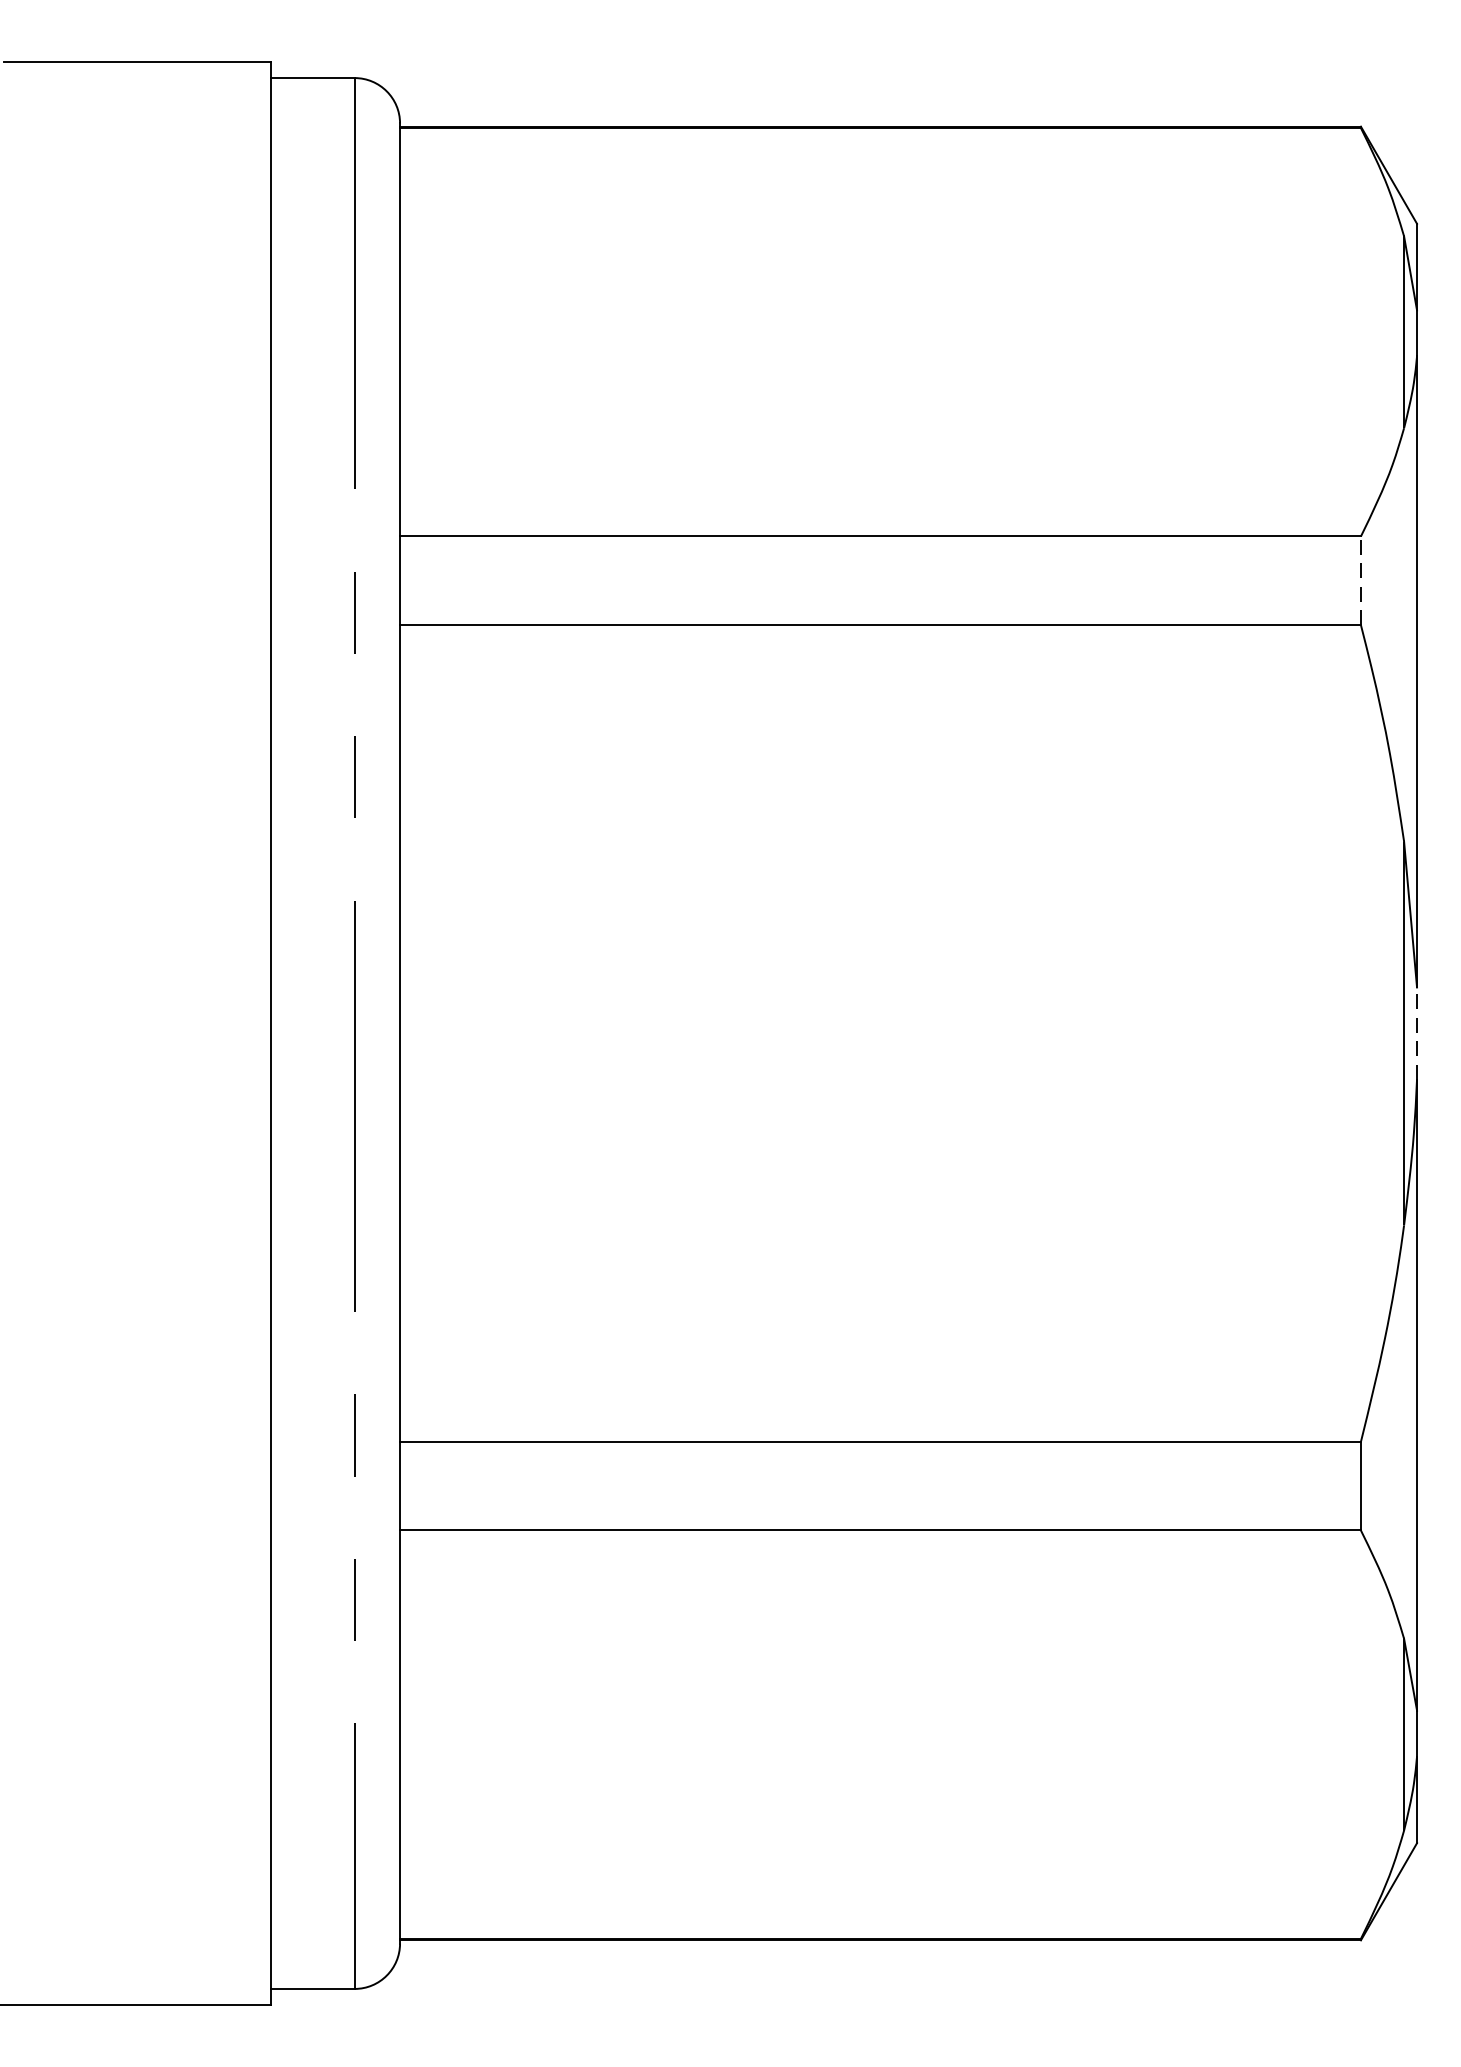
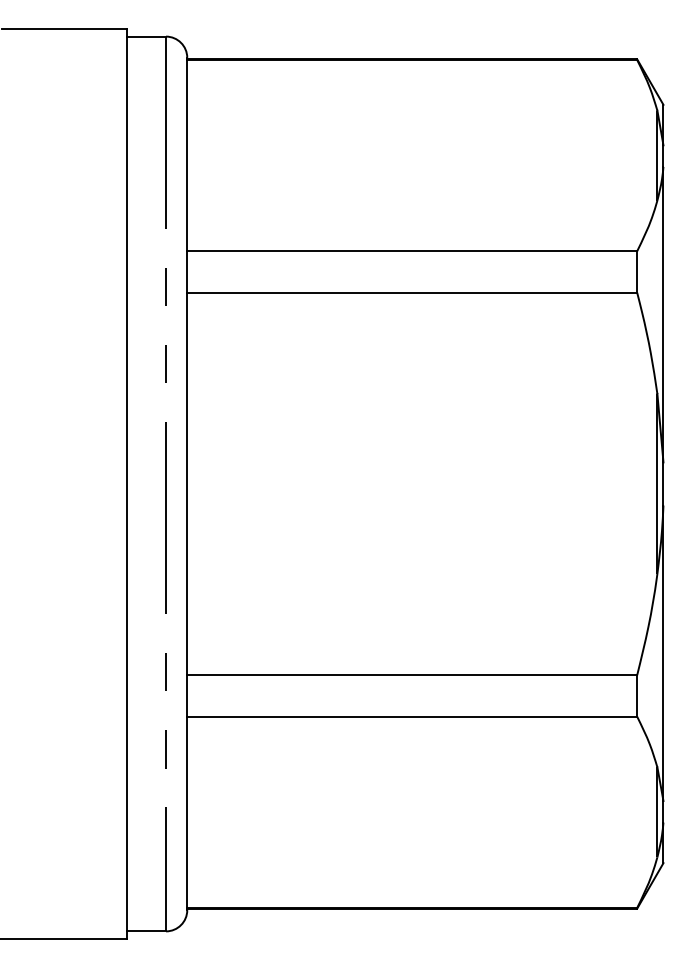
line: (1361, 581) -> (637, 272), dashed -> solid
line: (1417, 1032) -> (663, 483), dashed -> solid

